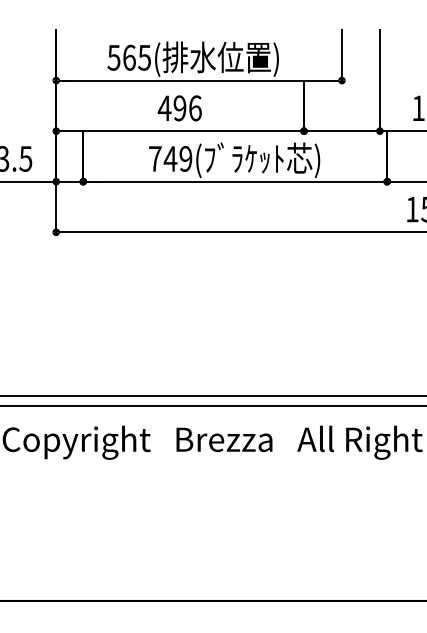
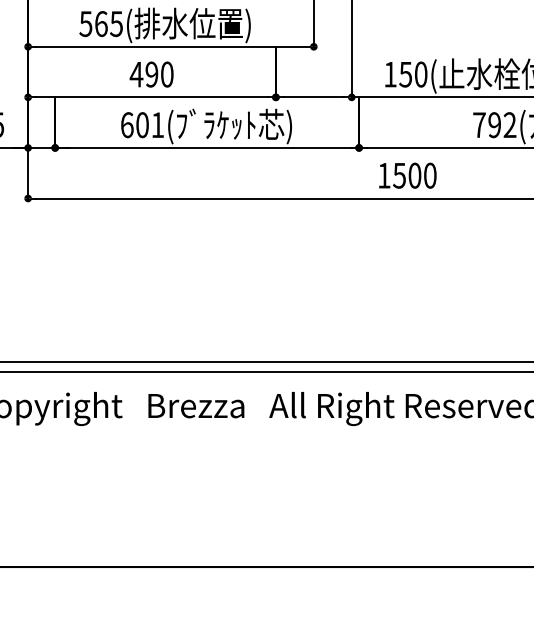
text: (195, 108) -> (167, 74), 496 -> 490
text: (170, 159) -> (142, 125), 749( -> 601(

